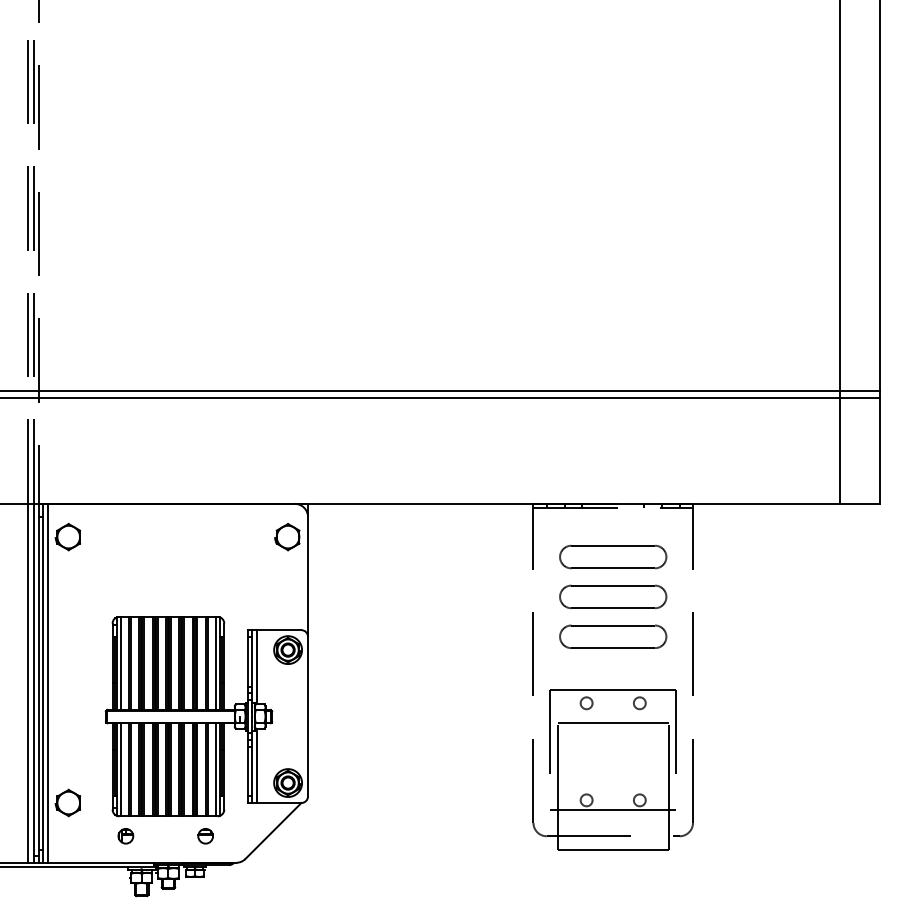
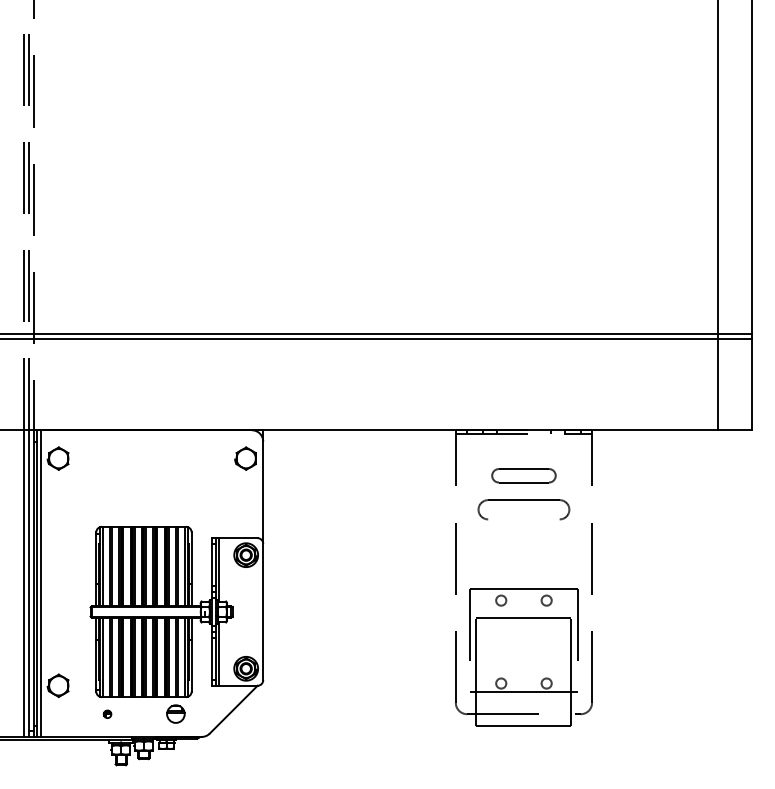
part: (612, 556) -> (523, 475), size x0.7
line: (612, 608) -> (523, 519), removed
part: (612, 636) -> (523, 543), removed
part: (125, 836) -> (107, 714), size x0.6
part: (205, 836) -> (175, 714), size x1.4

